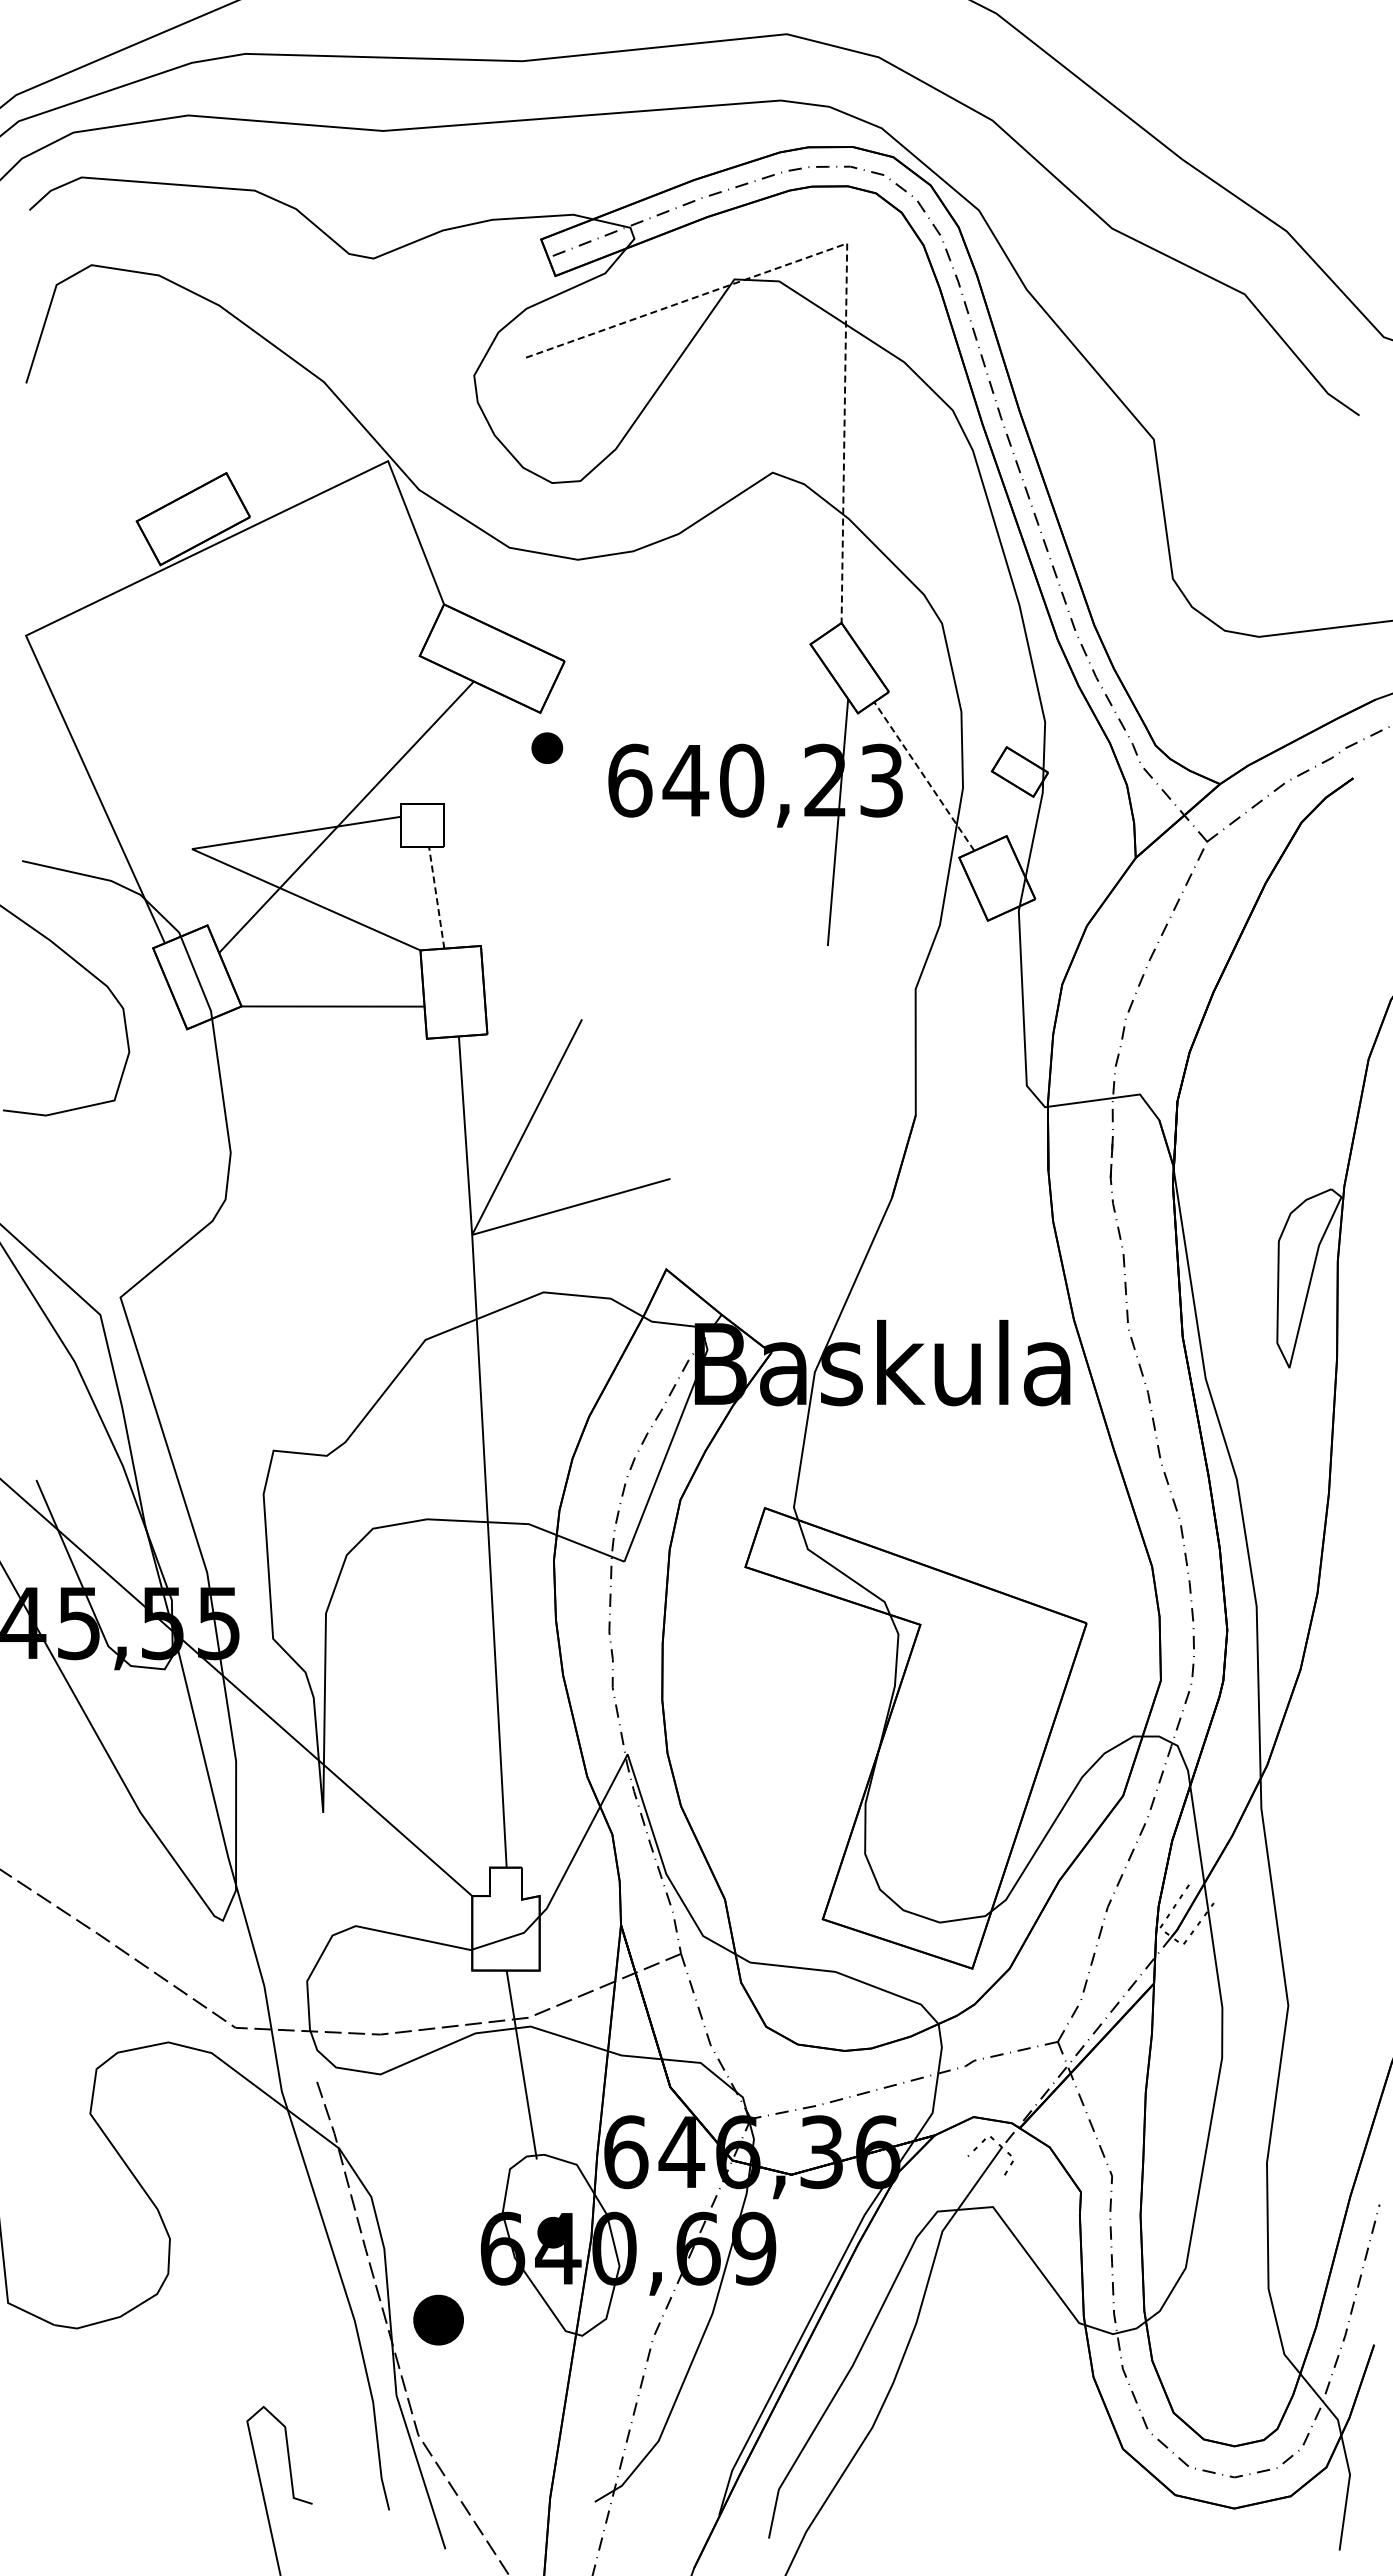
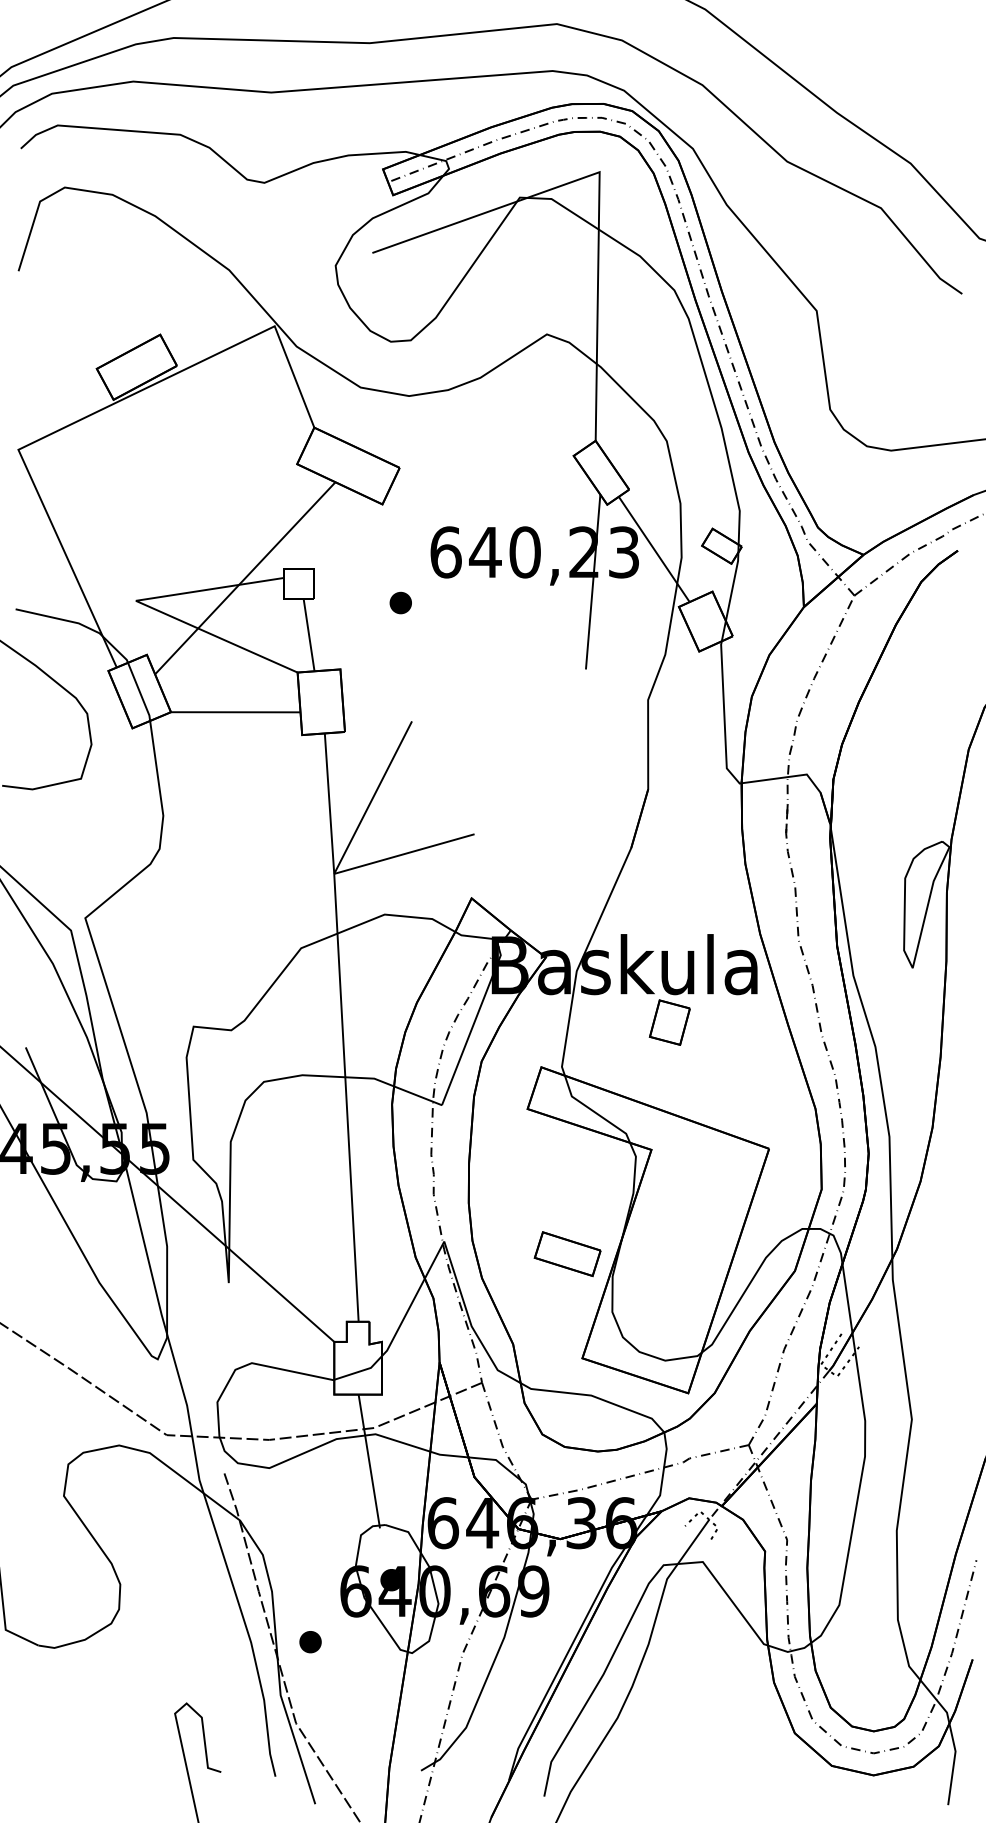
line: (846, 262) -> (599, 185), dashed -> solid
part: (547, 747) -> (400, 602), moved
line: (924, 776) -> (654, 549), dashed -> solid
line: (436, 897) -> (308, 635), dashed -> solid
part: (946, 1444) -> (669, 1022), added
part: (801, 1772) -> (567, 1254), added
part: (438, 2320) -> (310, 1642), size x0.62

